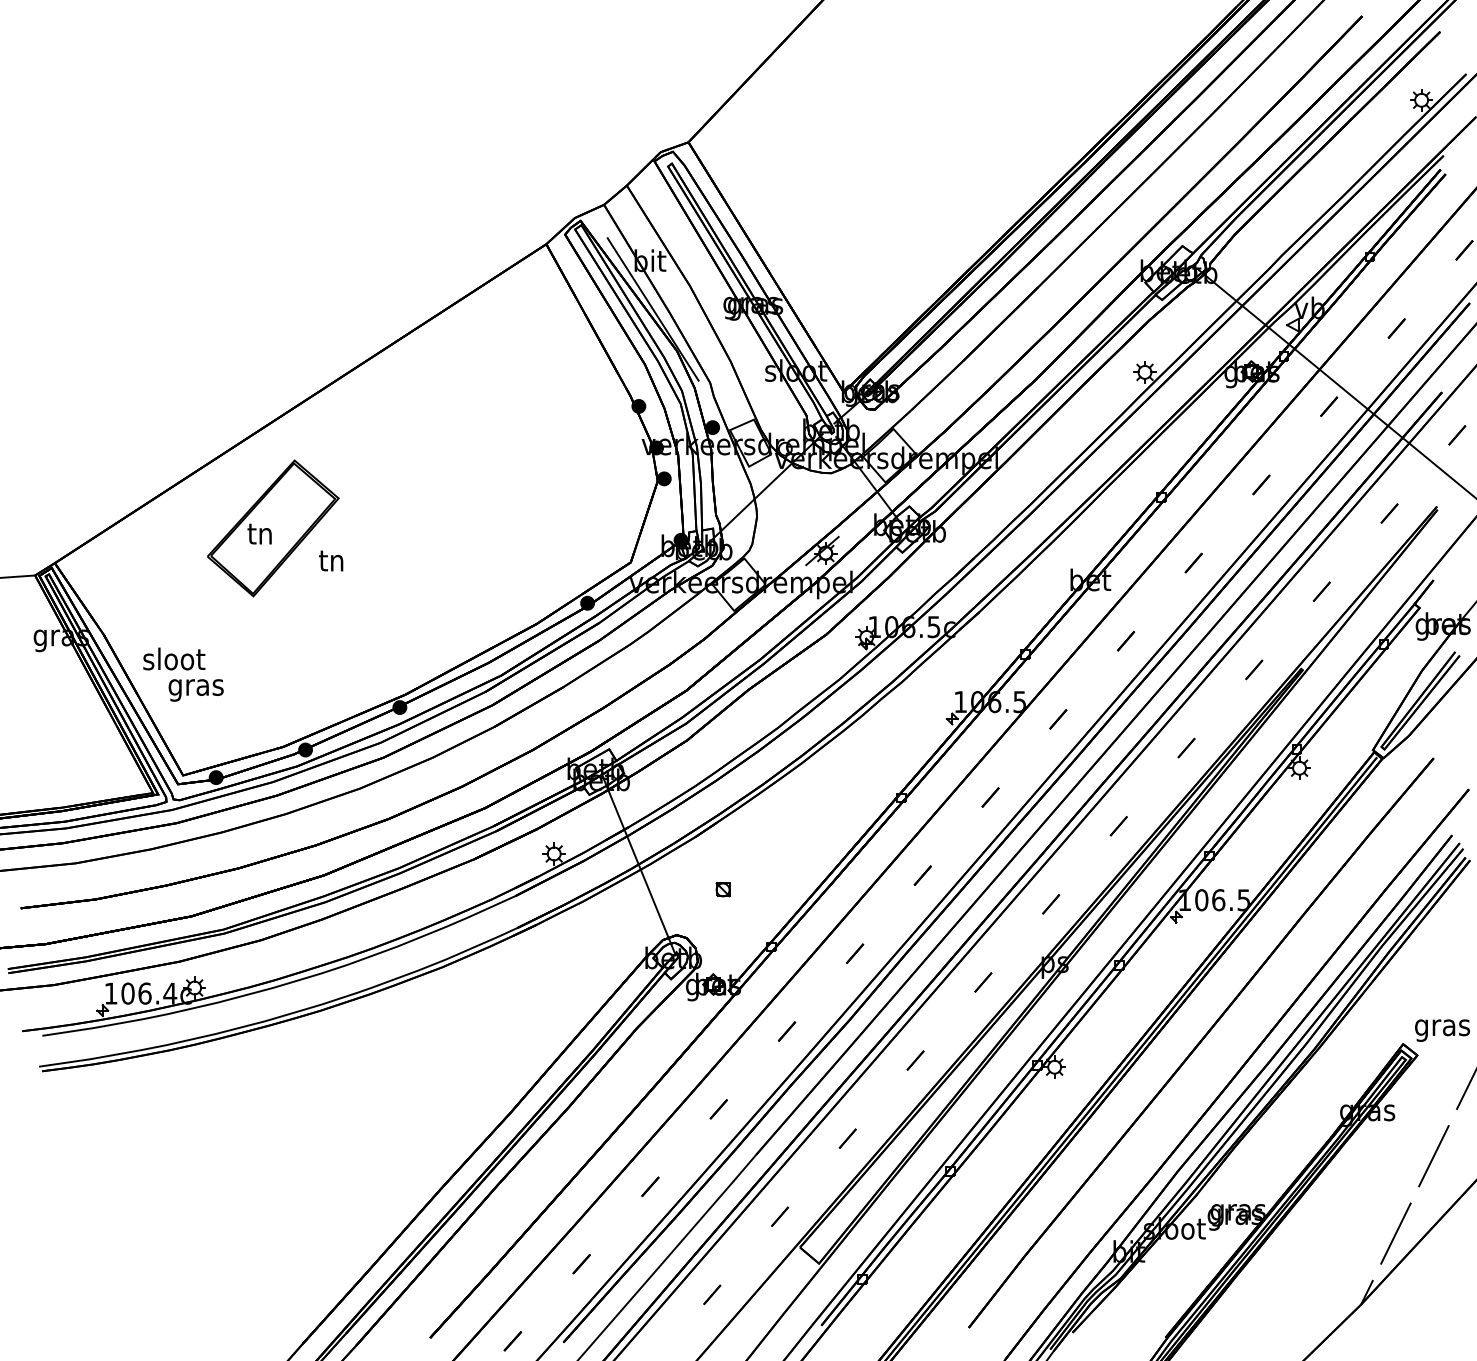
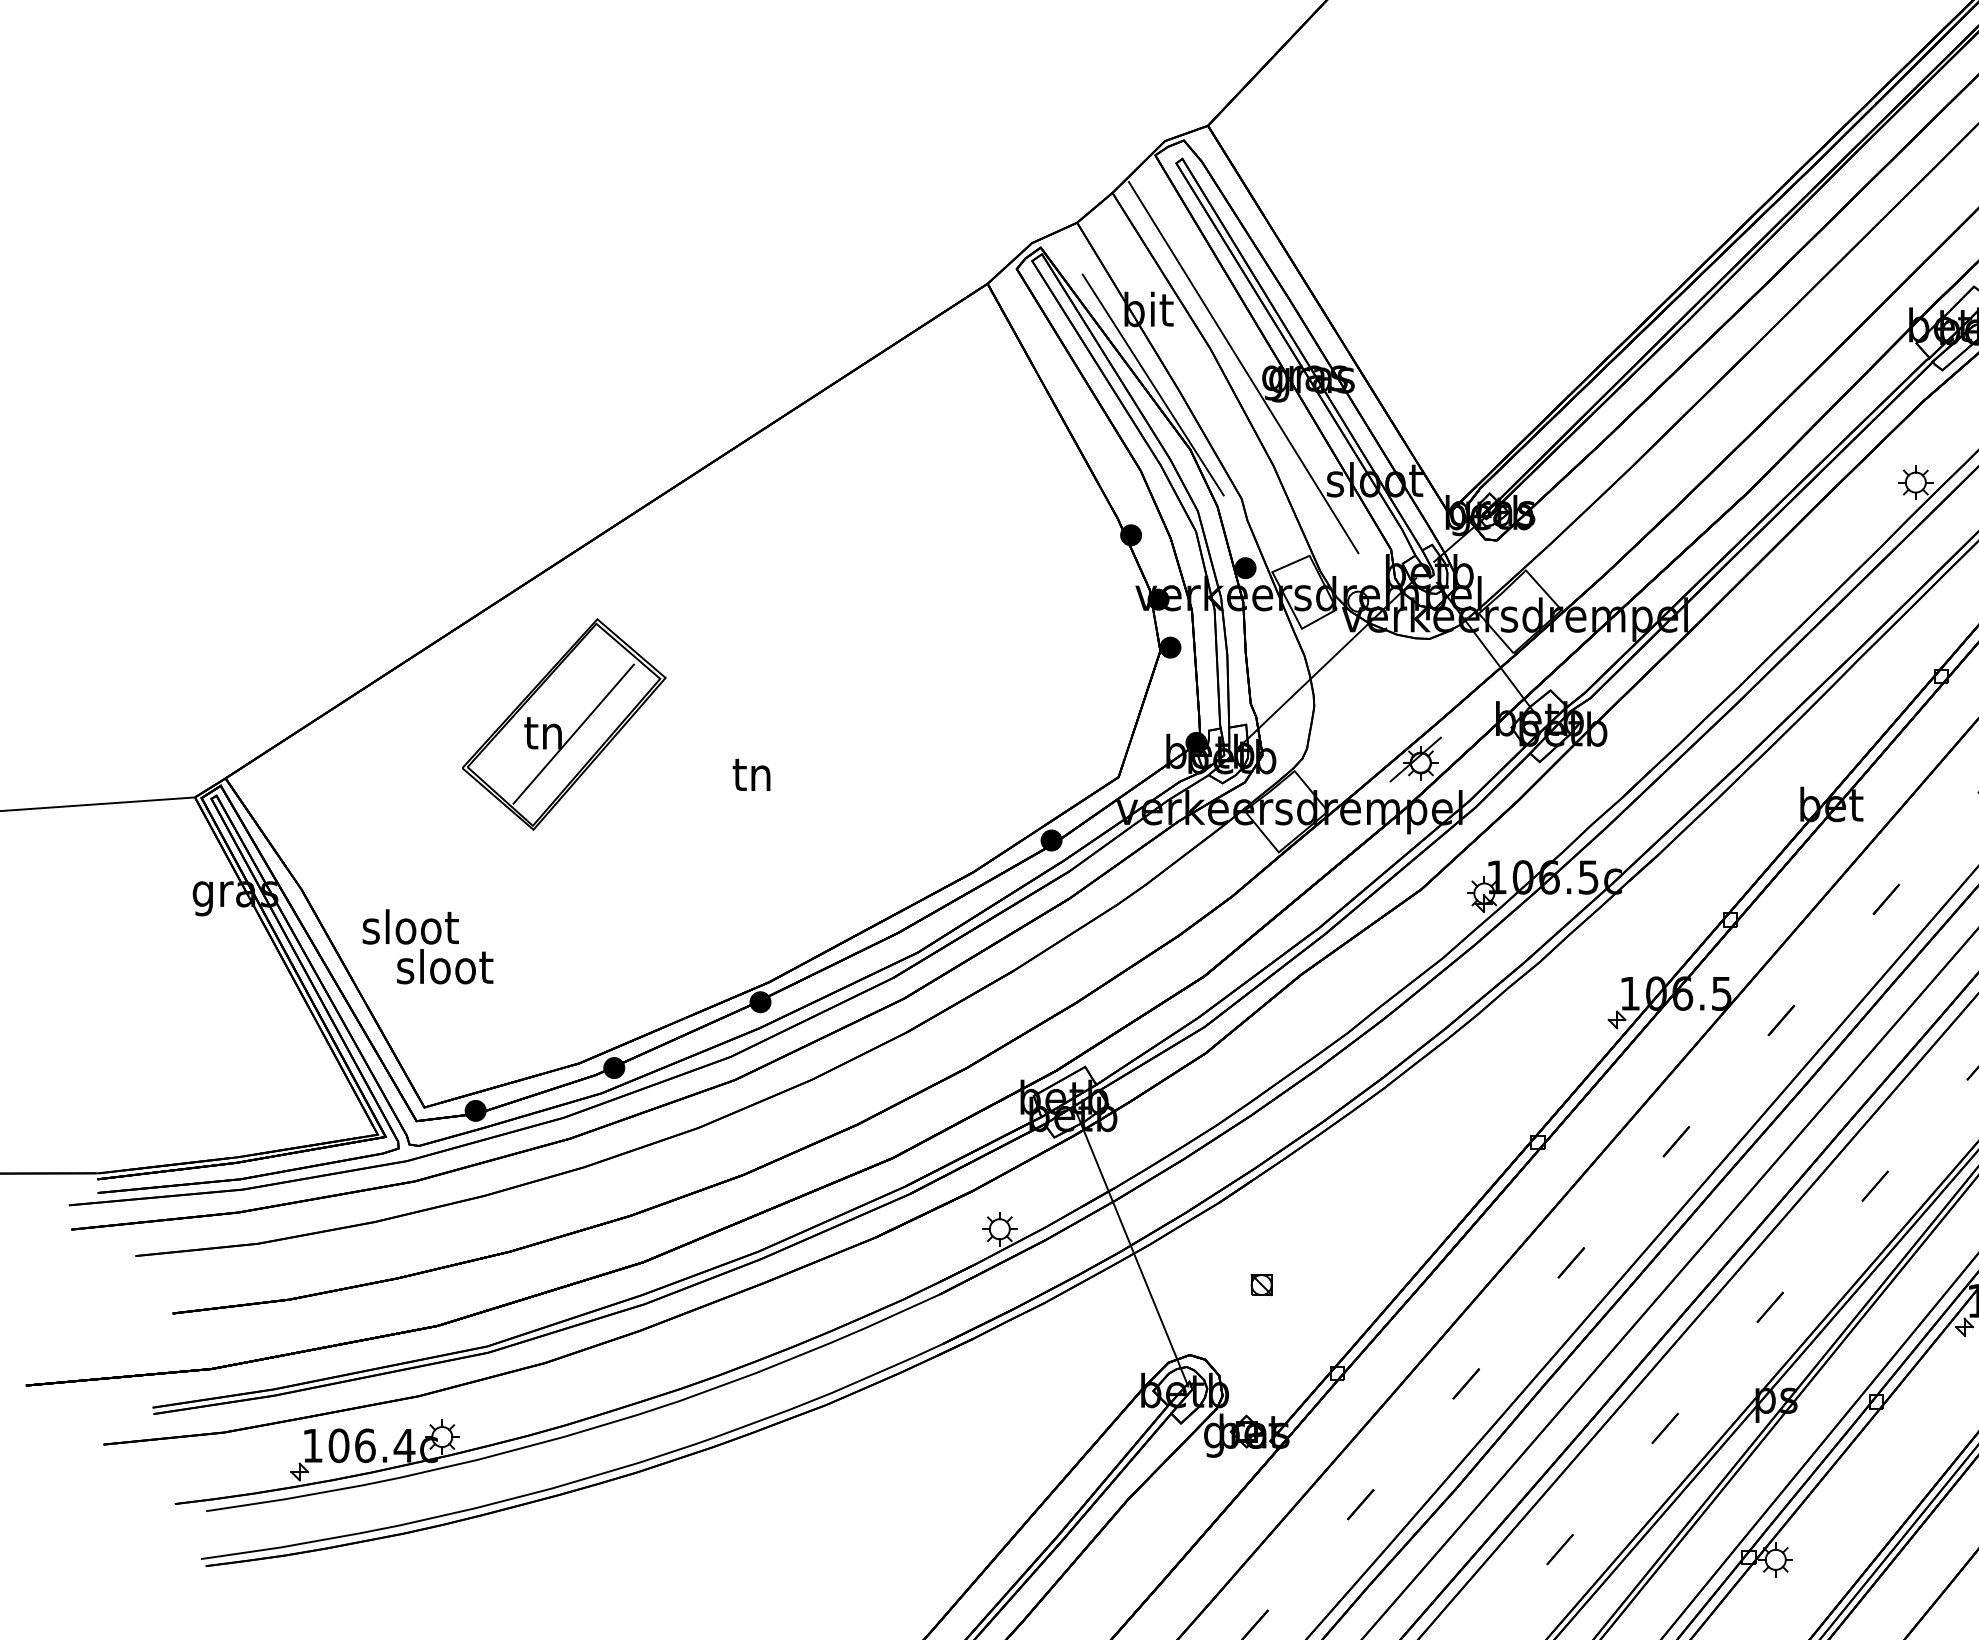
line: (711, 297) -> (1243, 366), added
line: (279, 534) -> (573, 733), added
text: (331, 560) -> (752, 774), moved
text: (196, 687) -> (445, 971), gras -> sloot

